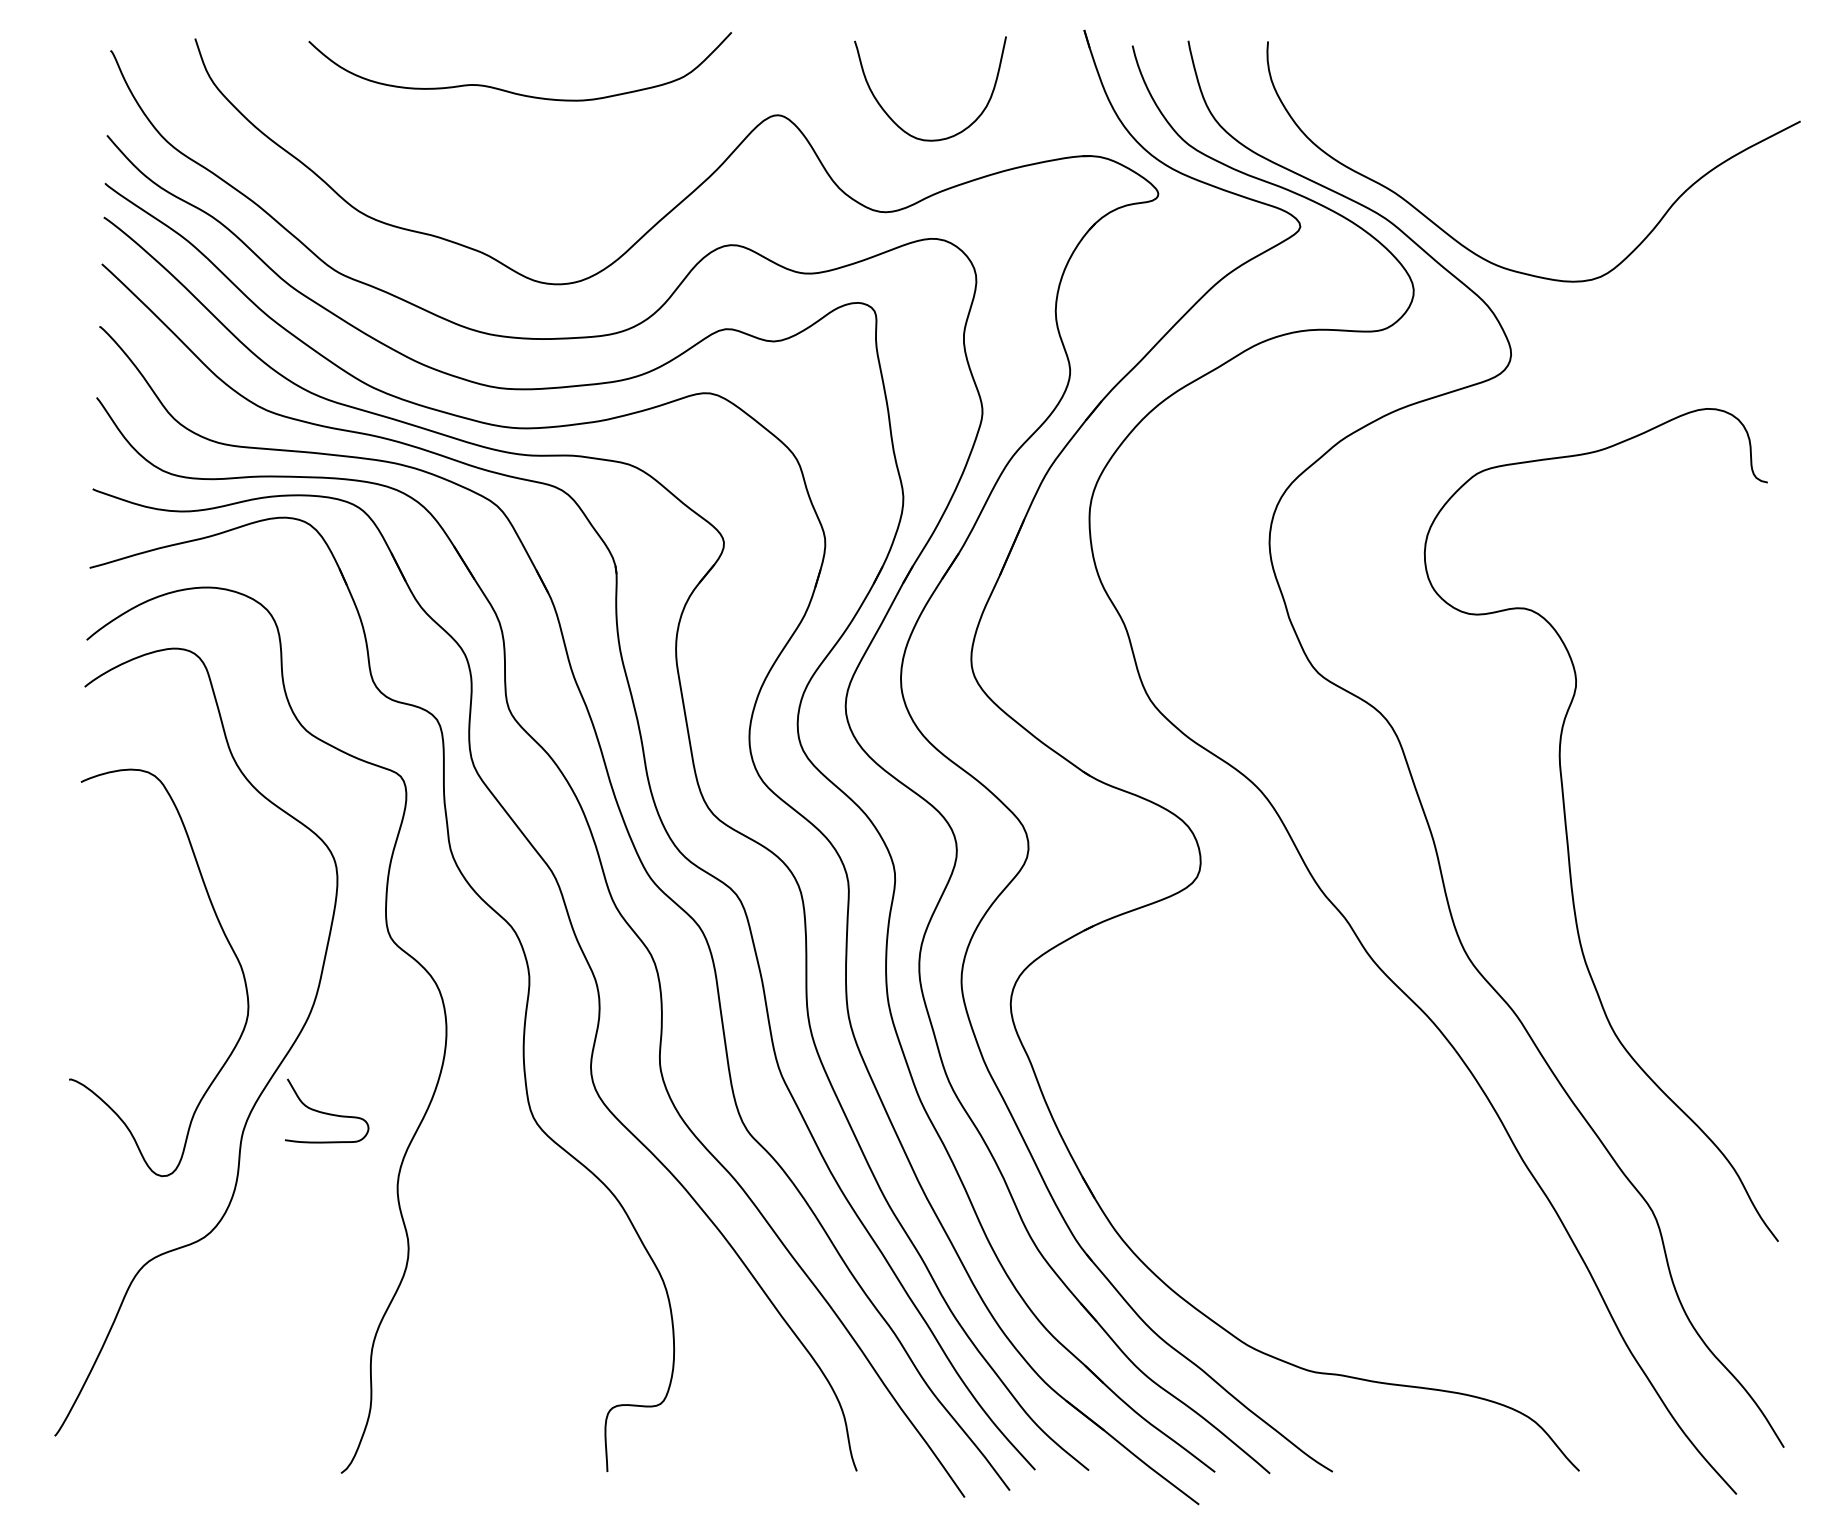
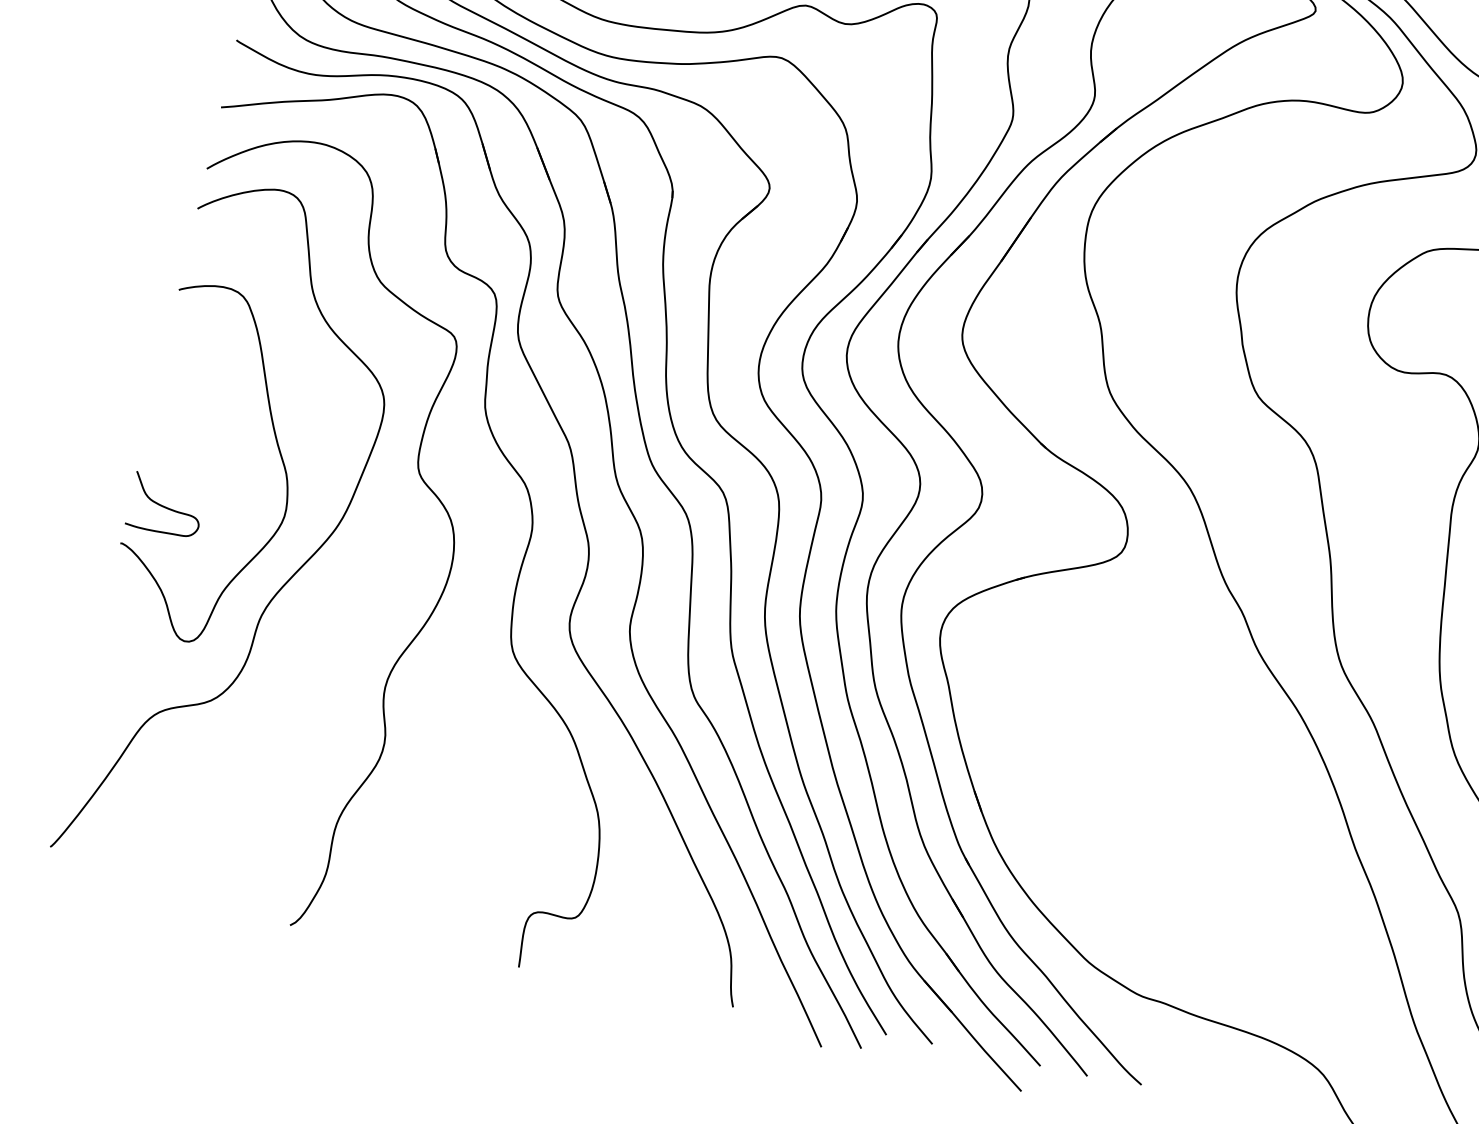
curve: (327, 1112) -> (165, 506), moved

